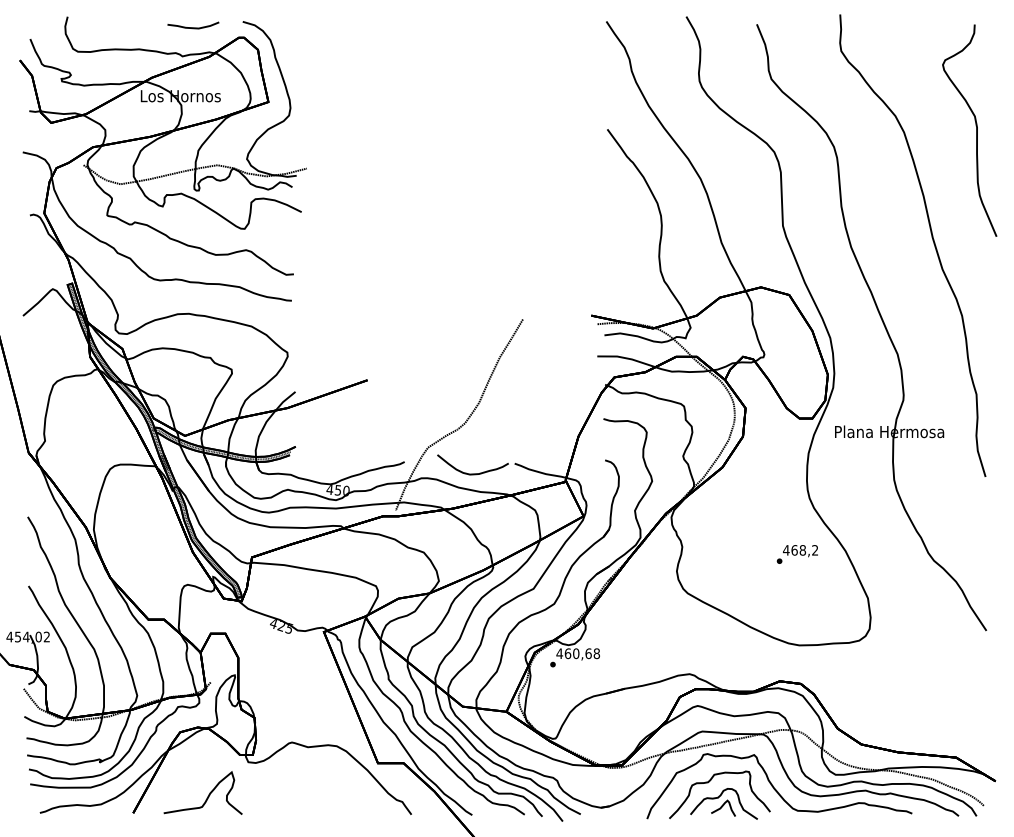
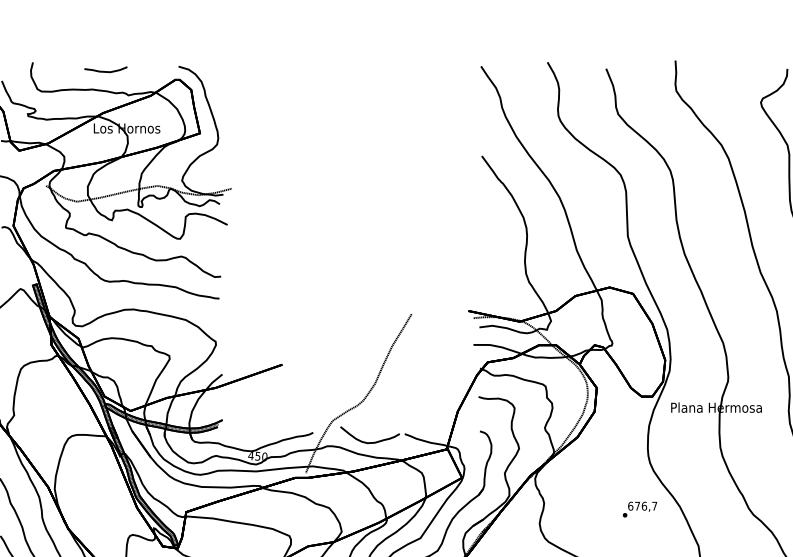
curve: (193, 27) -> (106, 71), moved
text: (800, 550) -> (642, 506), 468,2 -> 676,7

